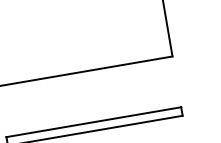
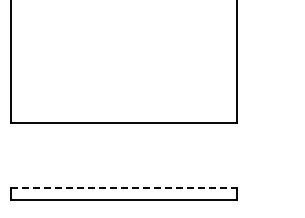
line: (94, 122) -> (124, 188), solid -> dashed

